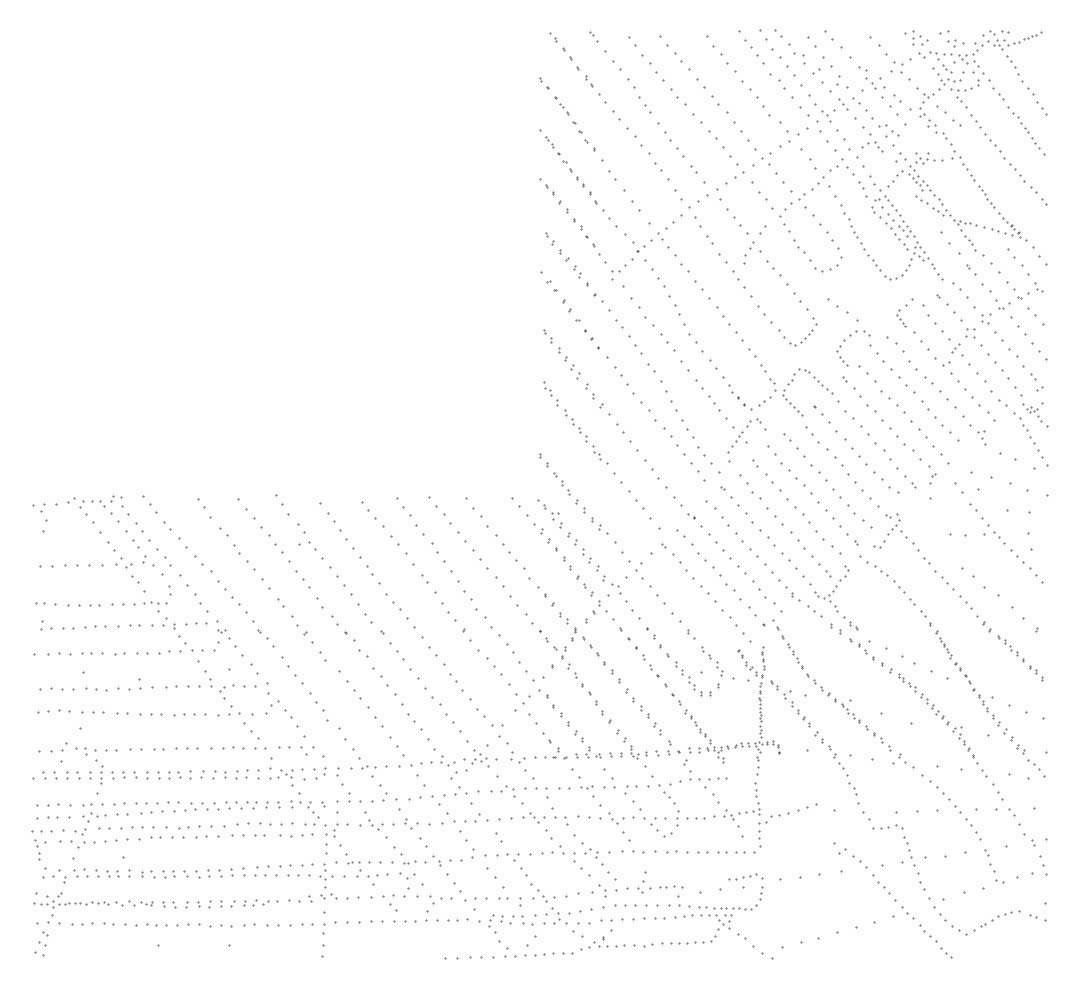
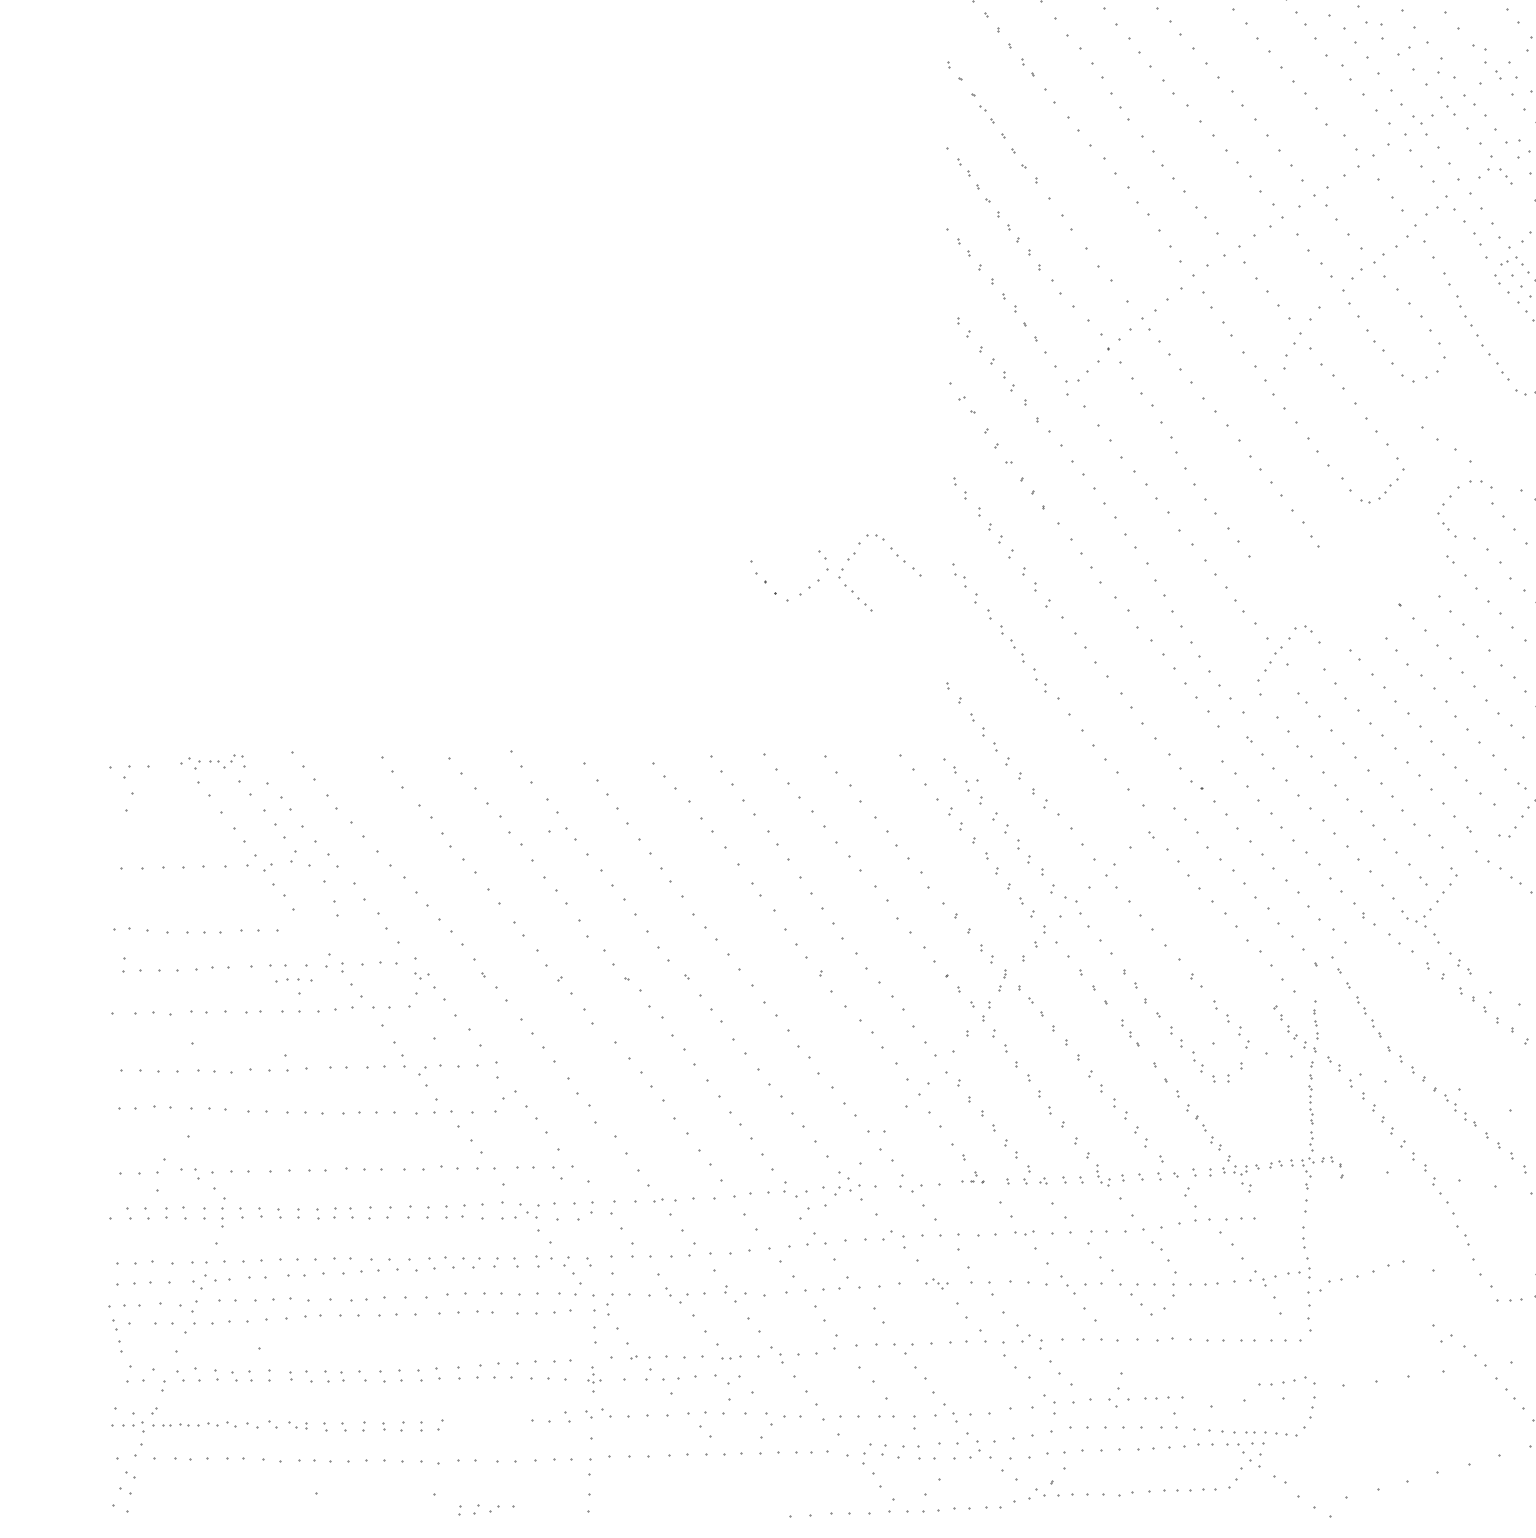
part: (780, 392) -> (835, 573), moved
part: (95, 501) -> (213, 761), size x0.7
part: (155, 606) -> (294, 985), moved
part: (650, 665) -> (1129, 1032), size x0.7
part: (555, 753) -> (972, 1177), size x0.6
part: (533, 817) -> (936, 1283), size x0.6
part: (326, 875) -> (594, 1378), size x0.6
part: (260, 902) -> (485, 1509), moved

